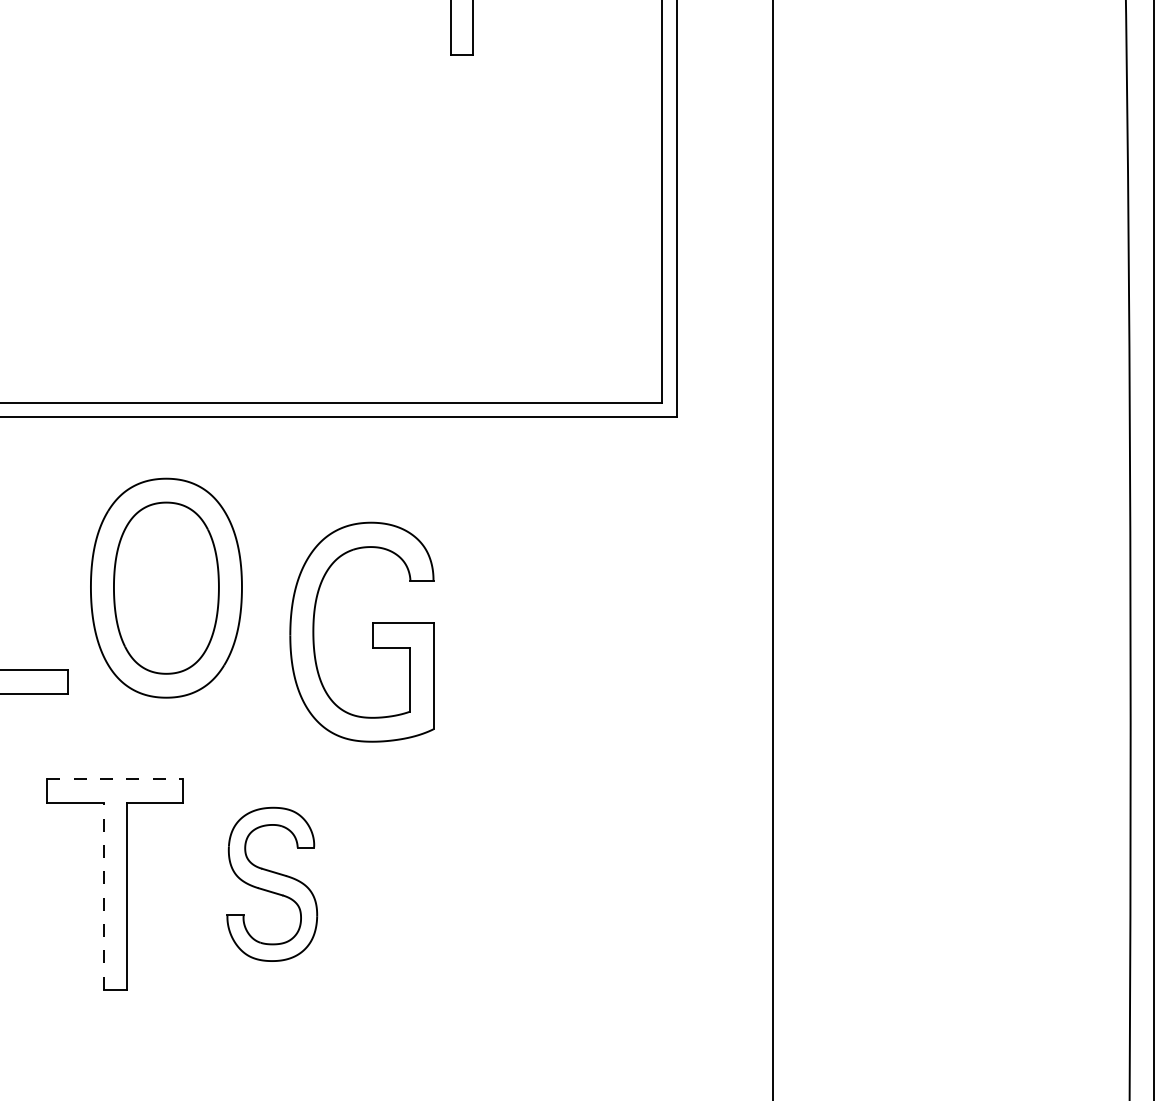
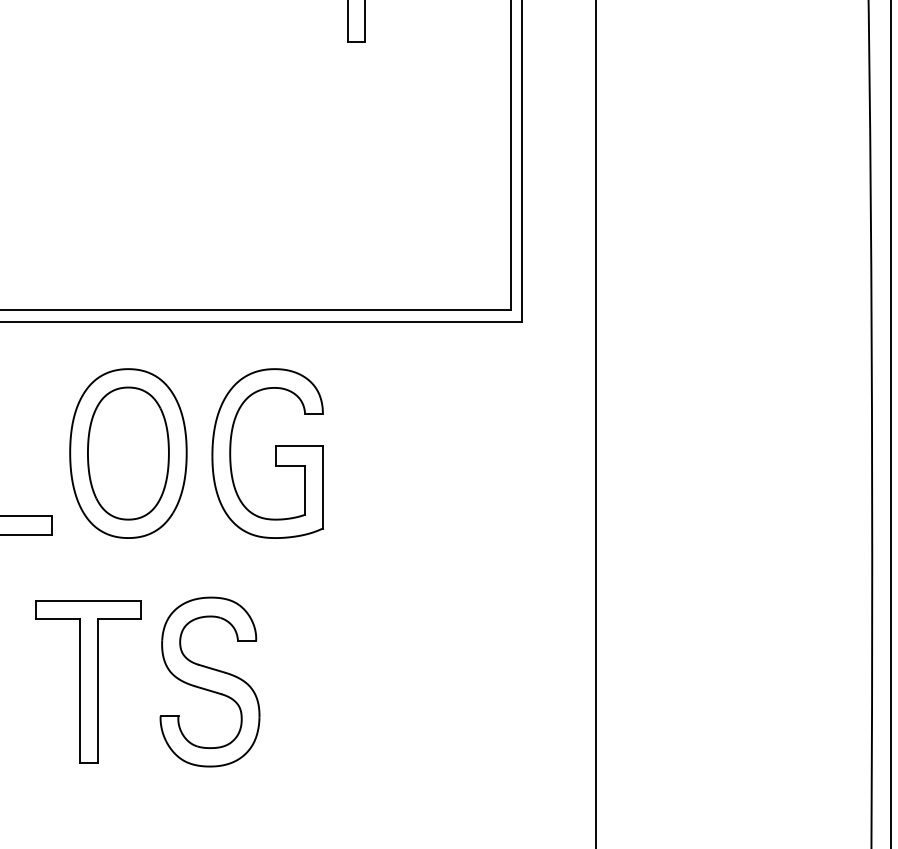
part: (372, 631) -> (275, 453), moved
line: (115, 779) -> (89, 601), dashed -> solid
part: (272, 884) -> (210, 682), size x1.43
line: (103, 895) -> (79, 690), dashed -> solid

